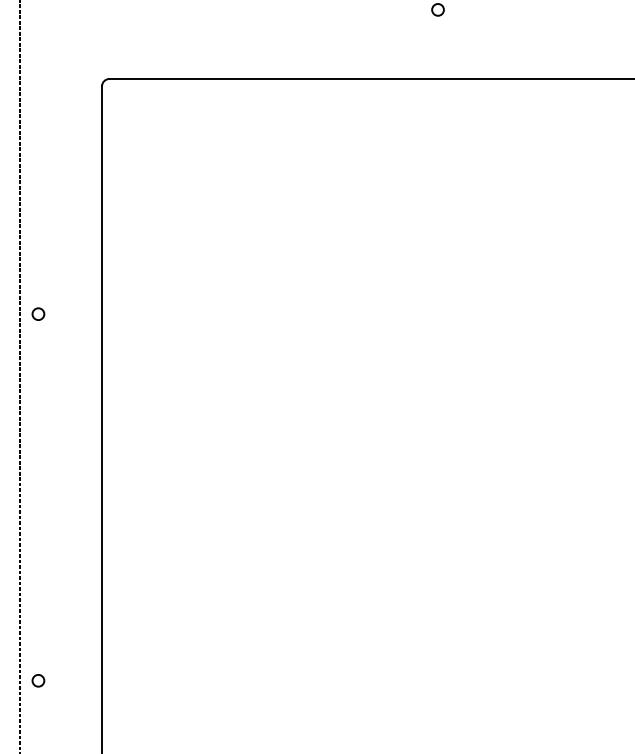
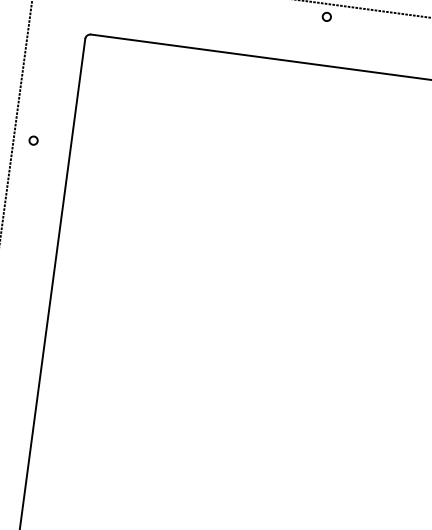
circle: (38, 313) -> (33, 140), moved

